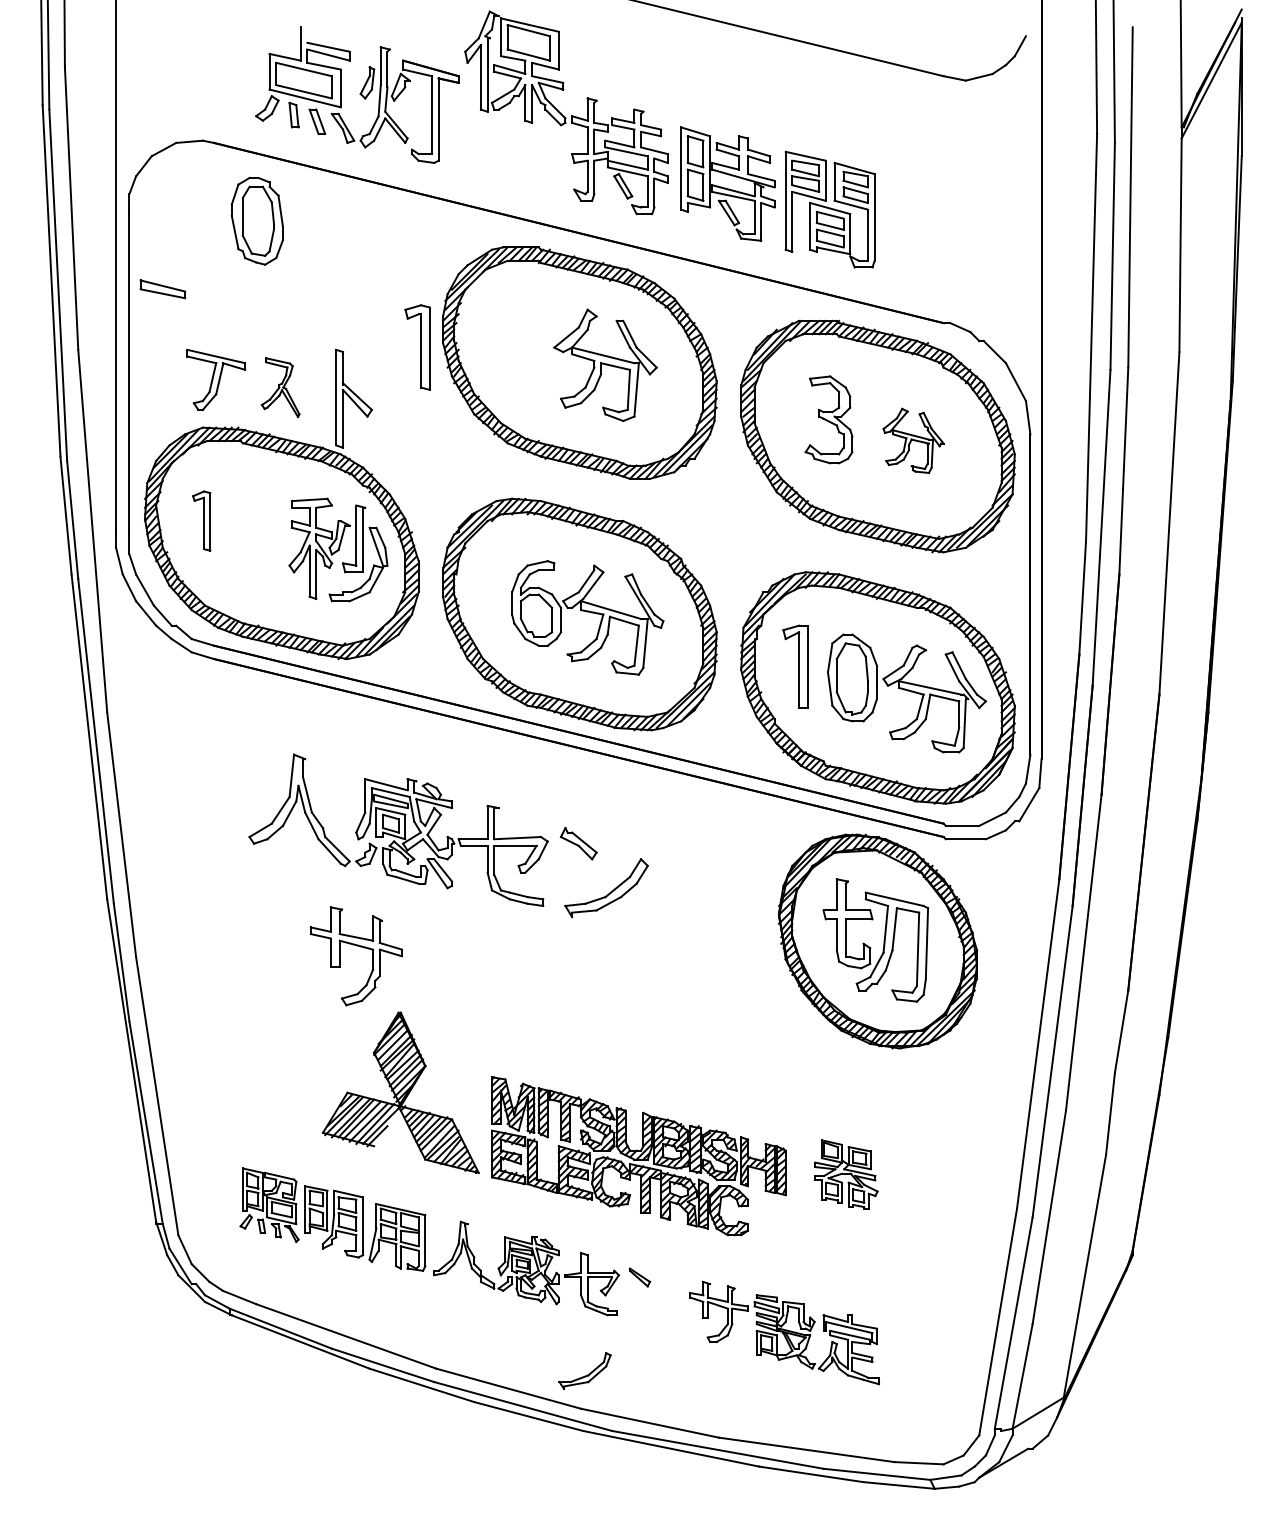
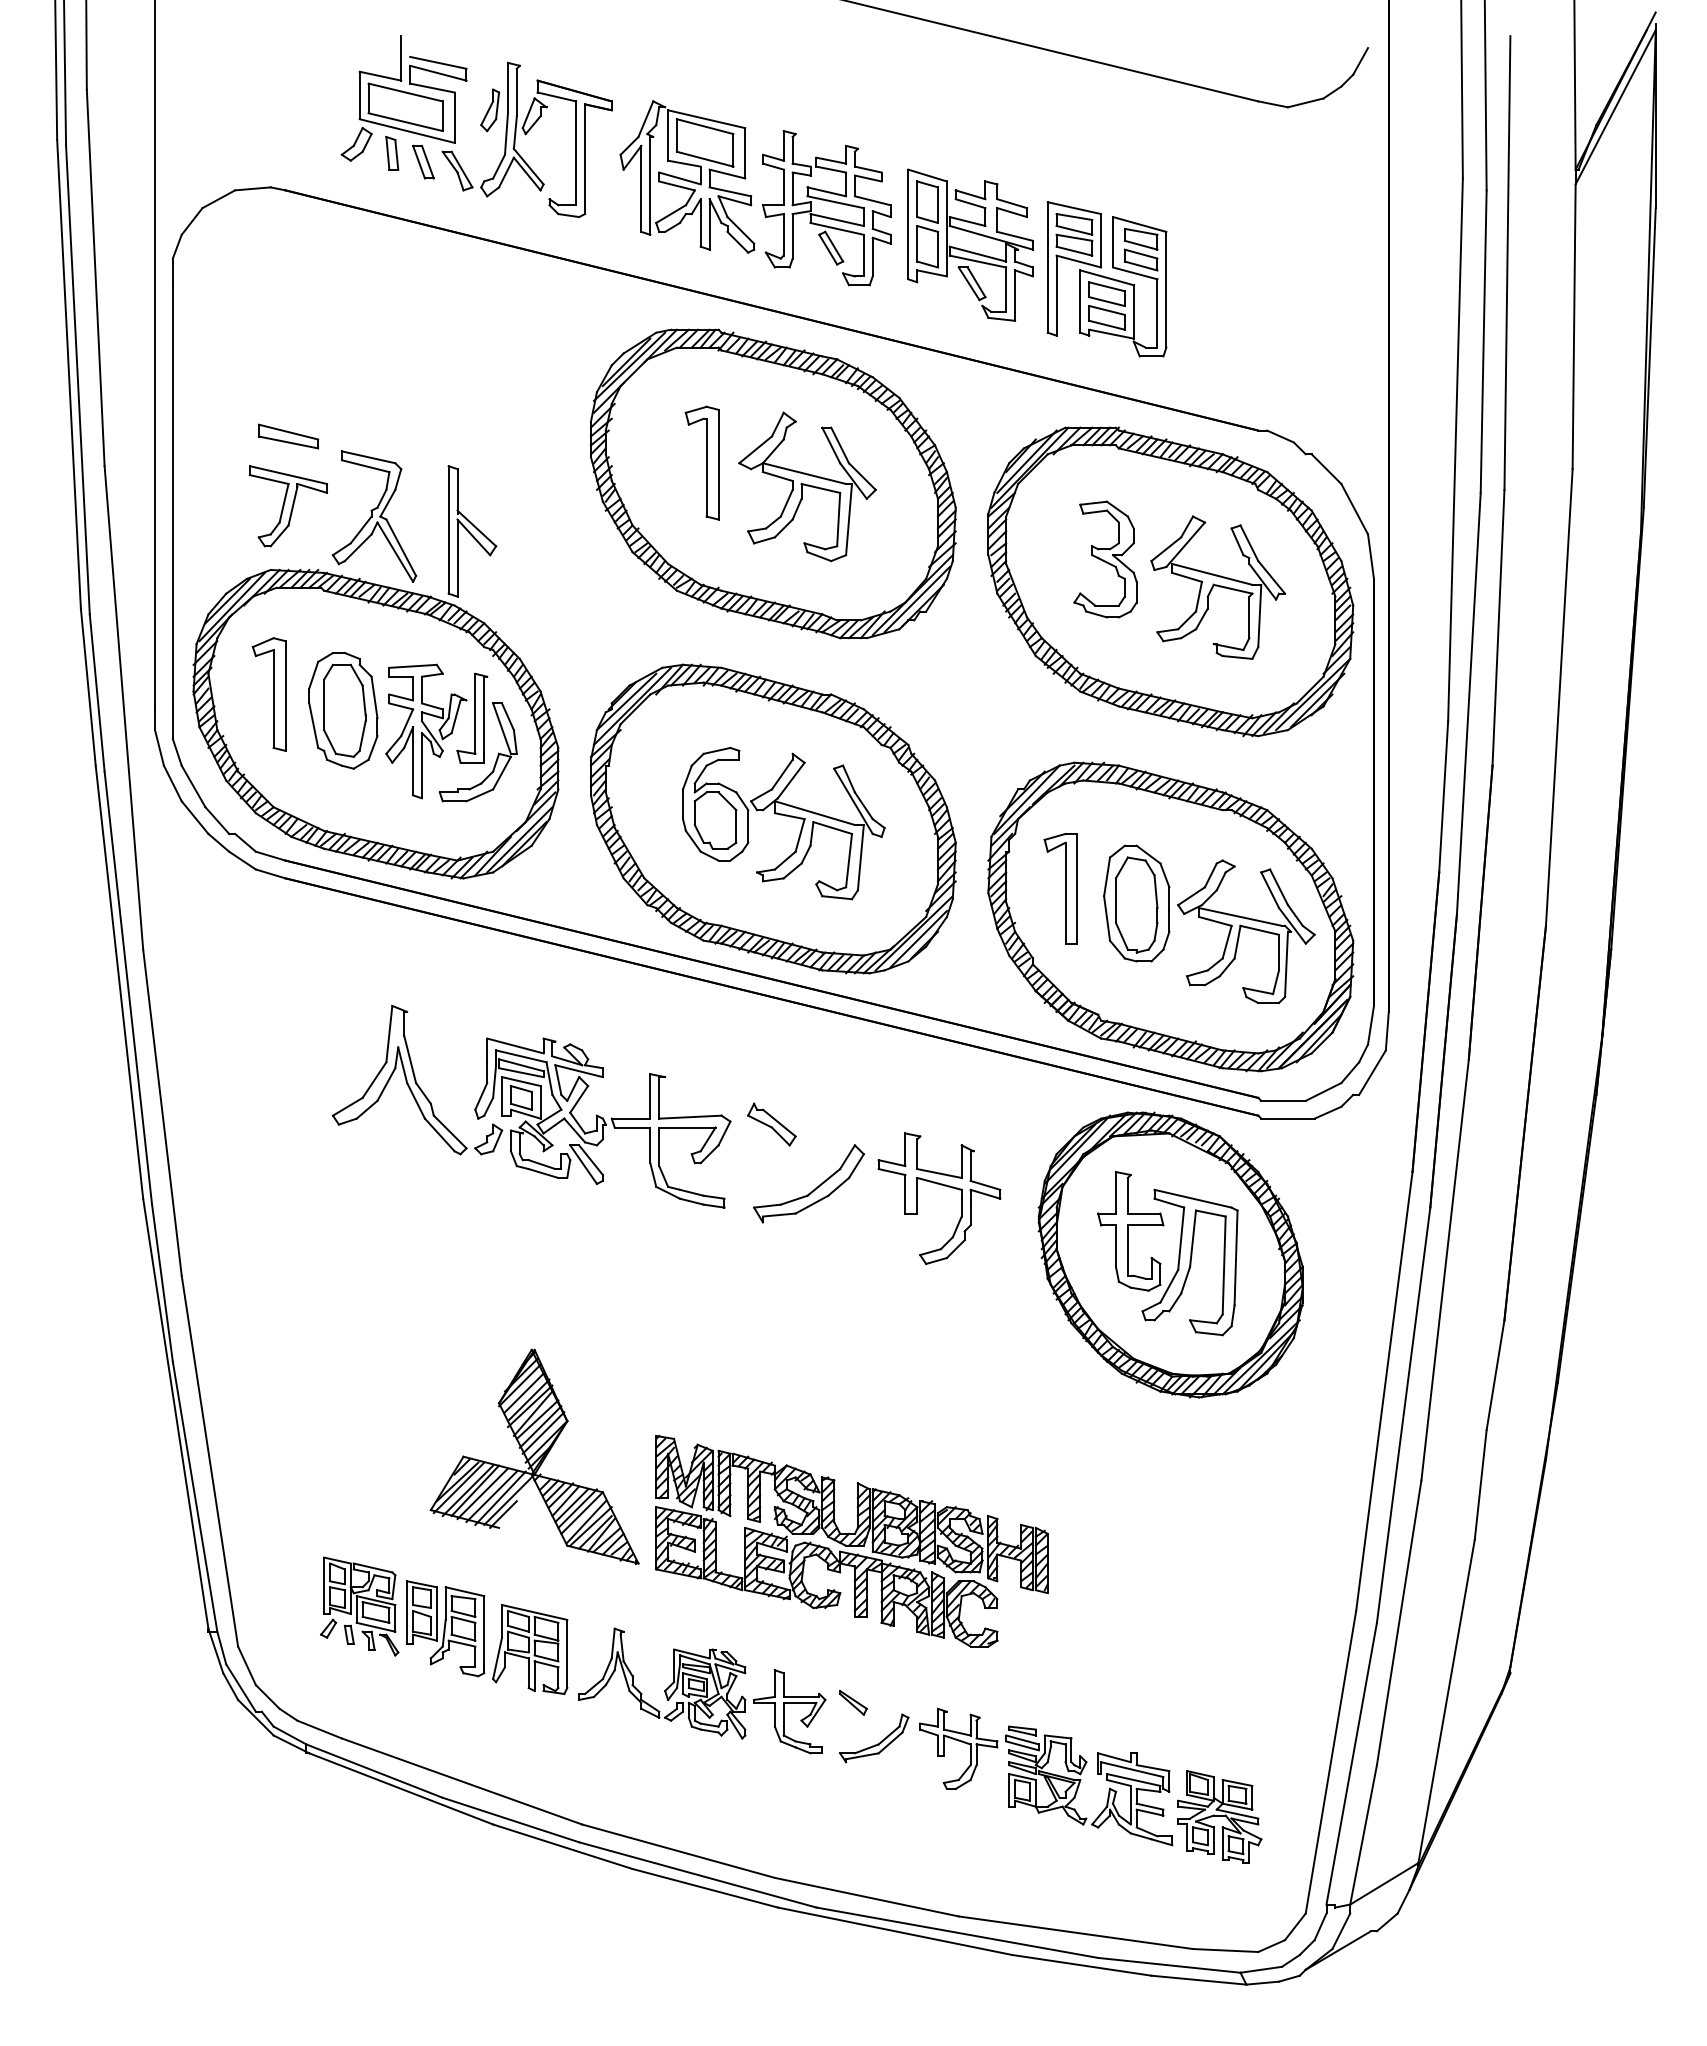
part: (515, 68) -> (687, 176), moved
part: (257, 221) -> (343, 710), moved
part: (162, 289) -> (288, 436), moved
part: (417, 347) -> (701, 462), moved
part: (280, 387) -> (374, 516), size x1.67
part: (913, 440) -> (1218, 587), size x1.67
part: (201, 521) -> (268, 694), size x1.43
part: (360, 947) -> (944, 1186), moved
part: (846, 1174) -> (1219, 1816), moved
part: (585, 1370) -> (874, 1738), moved

